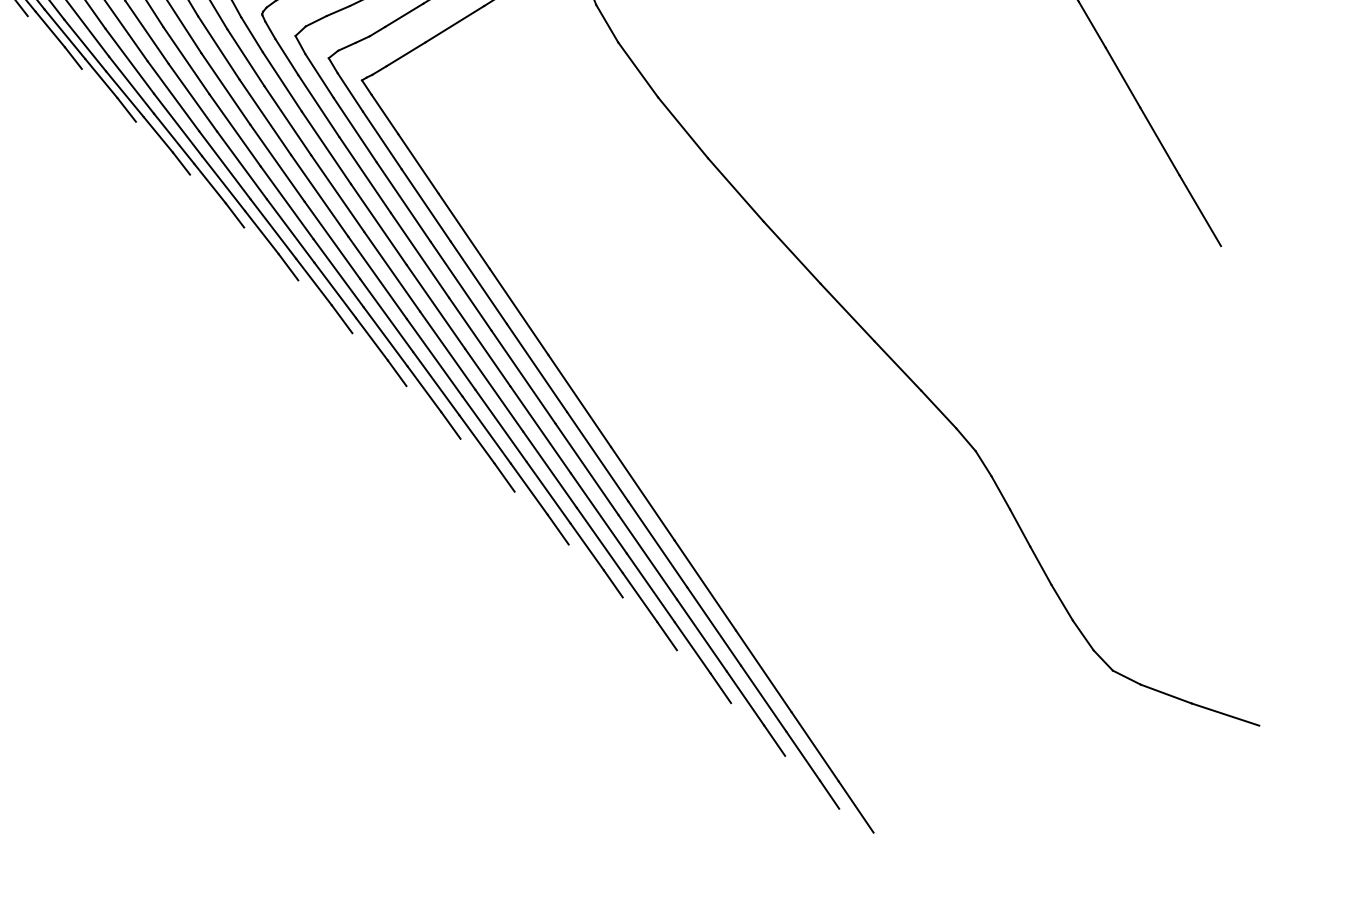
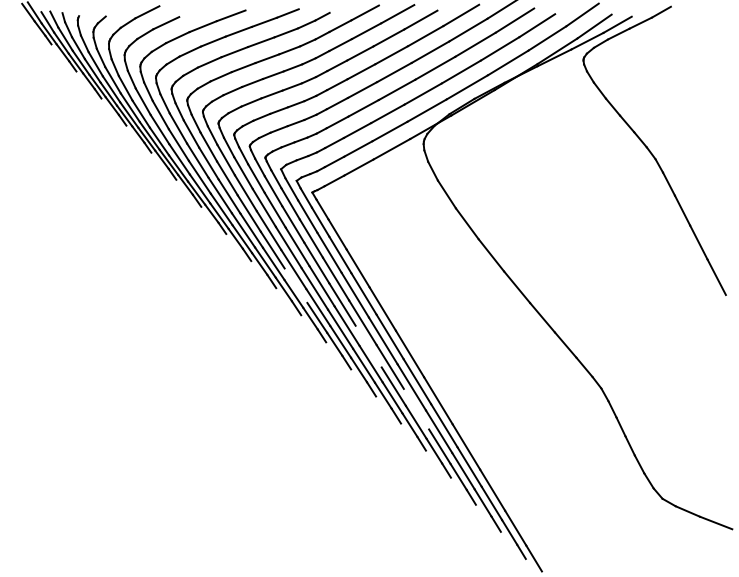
line: (337, 272) -> (295, 285), removed
line: (493, 390) -> (368, 346), removed
line: (598, 512) -> (416, 408), removed

